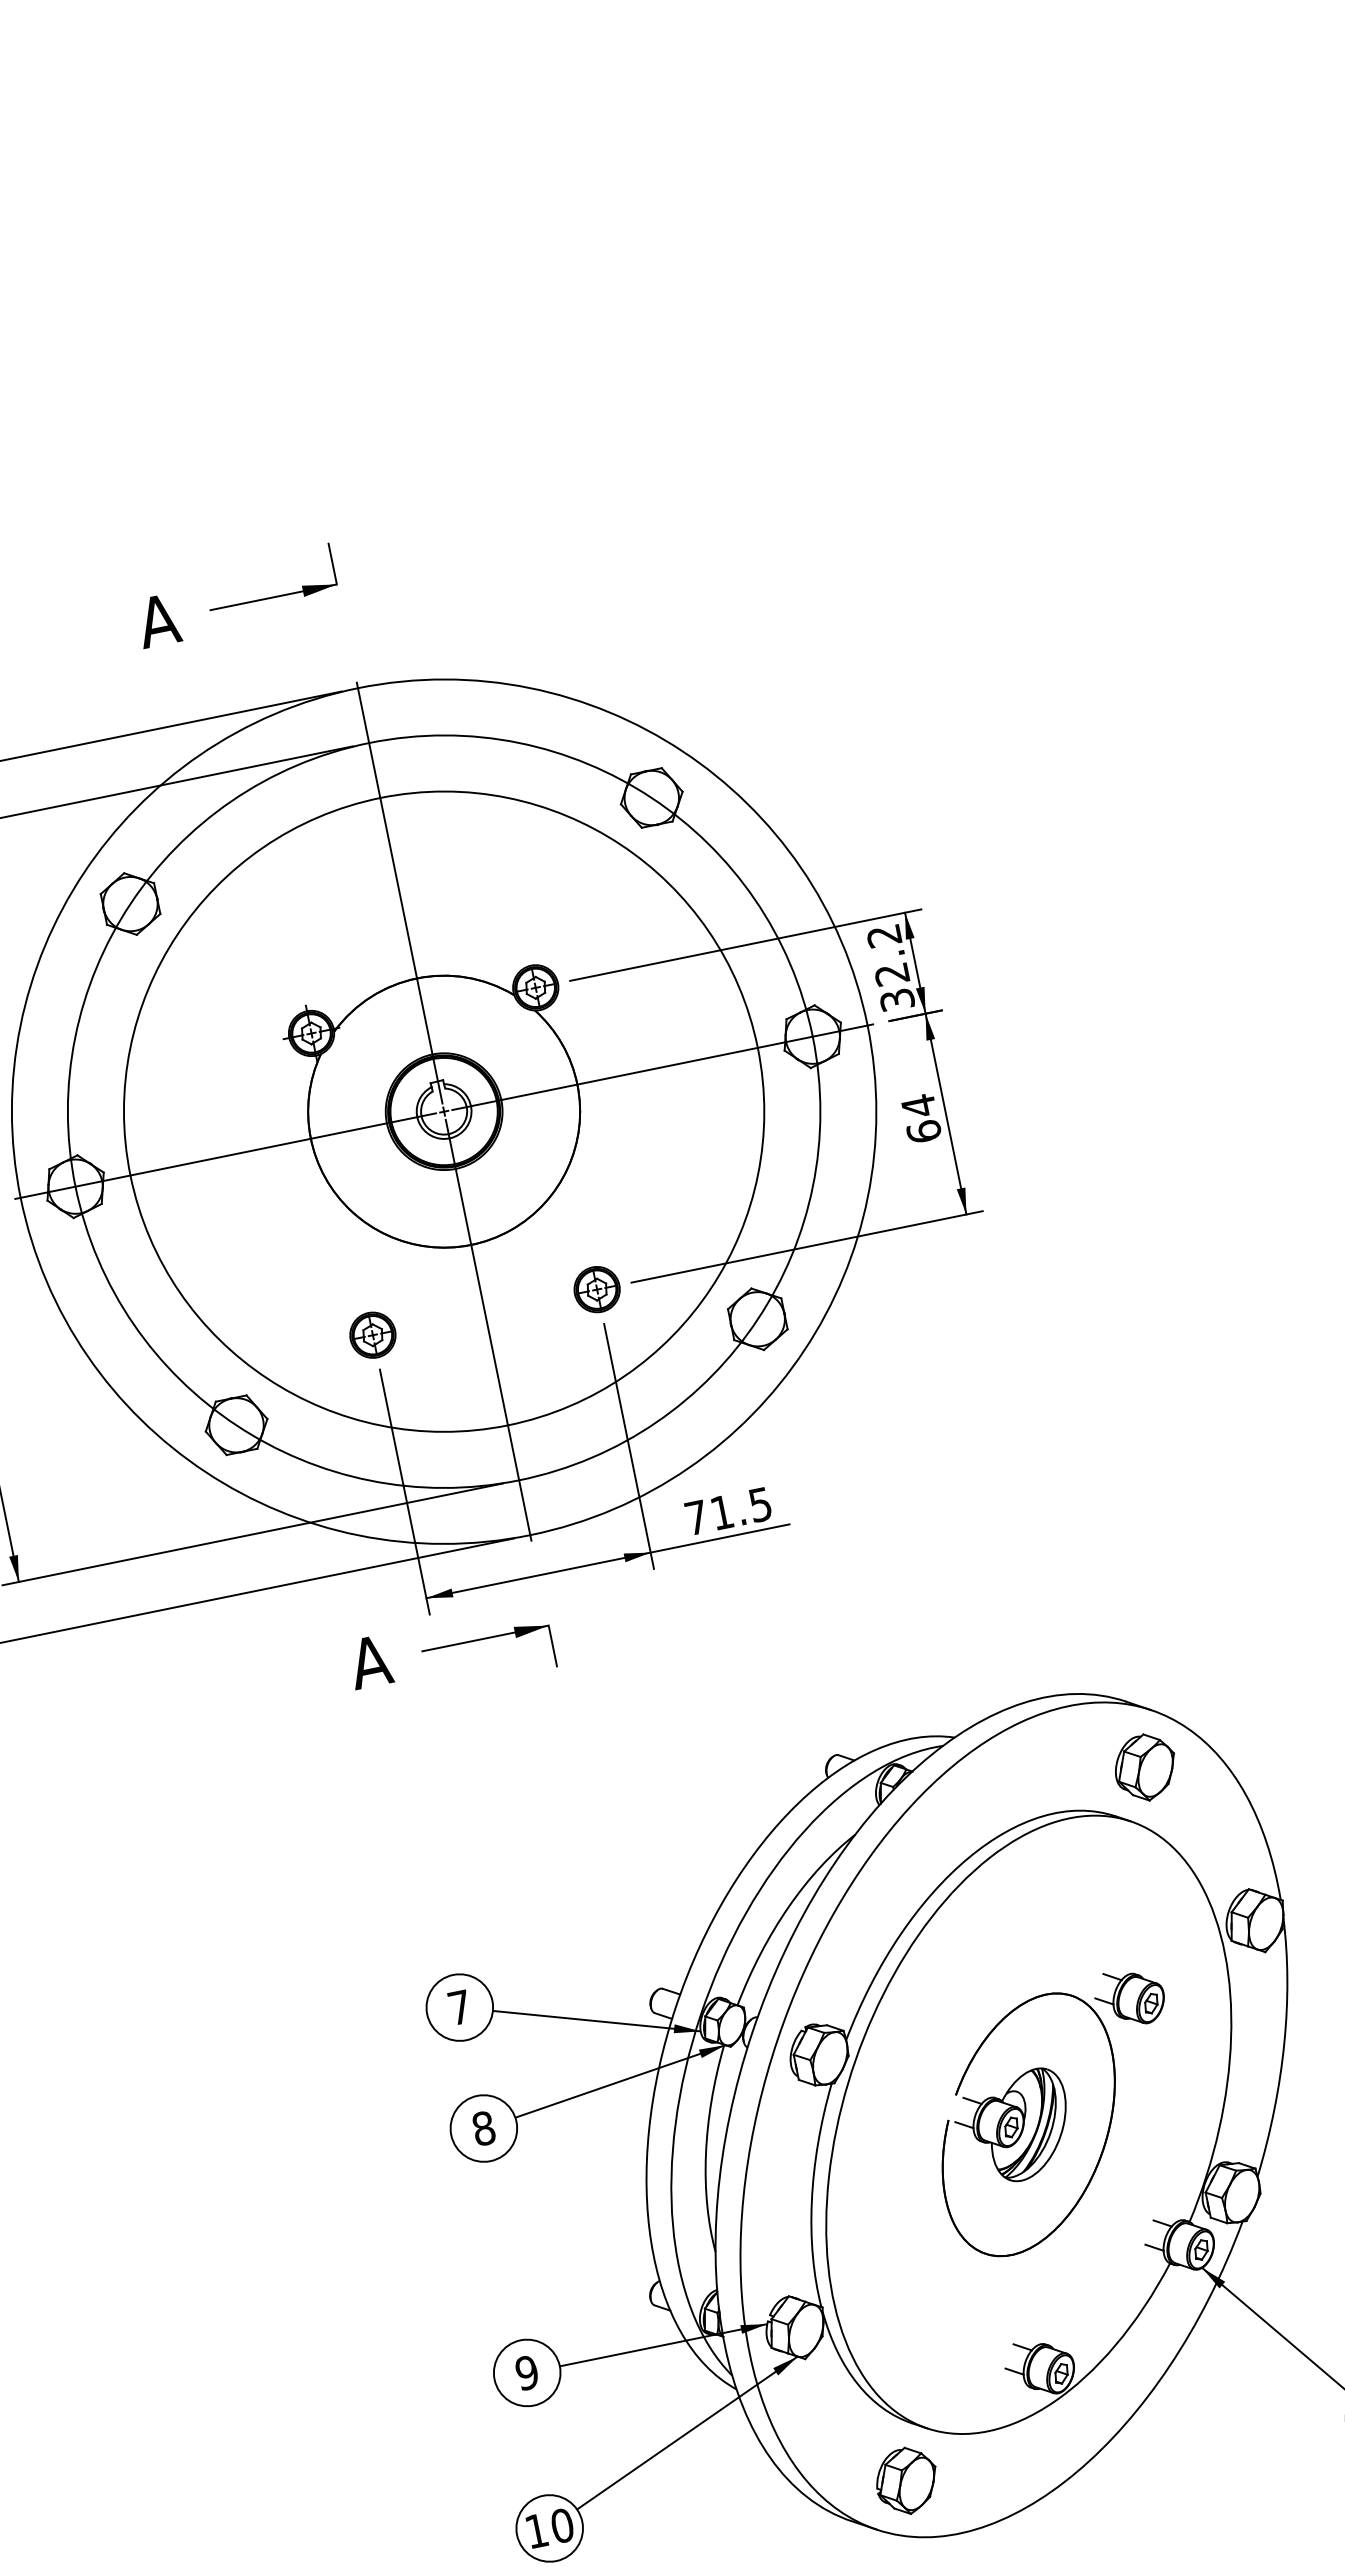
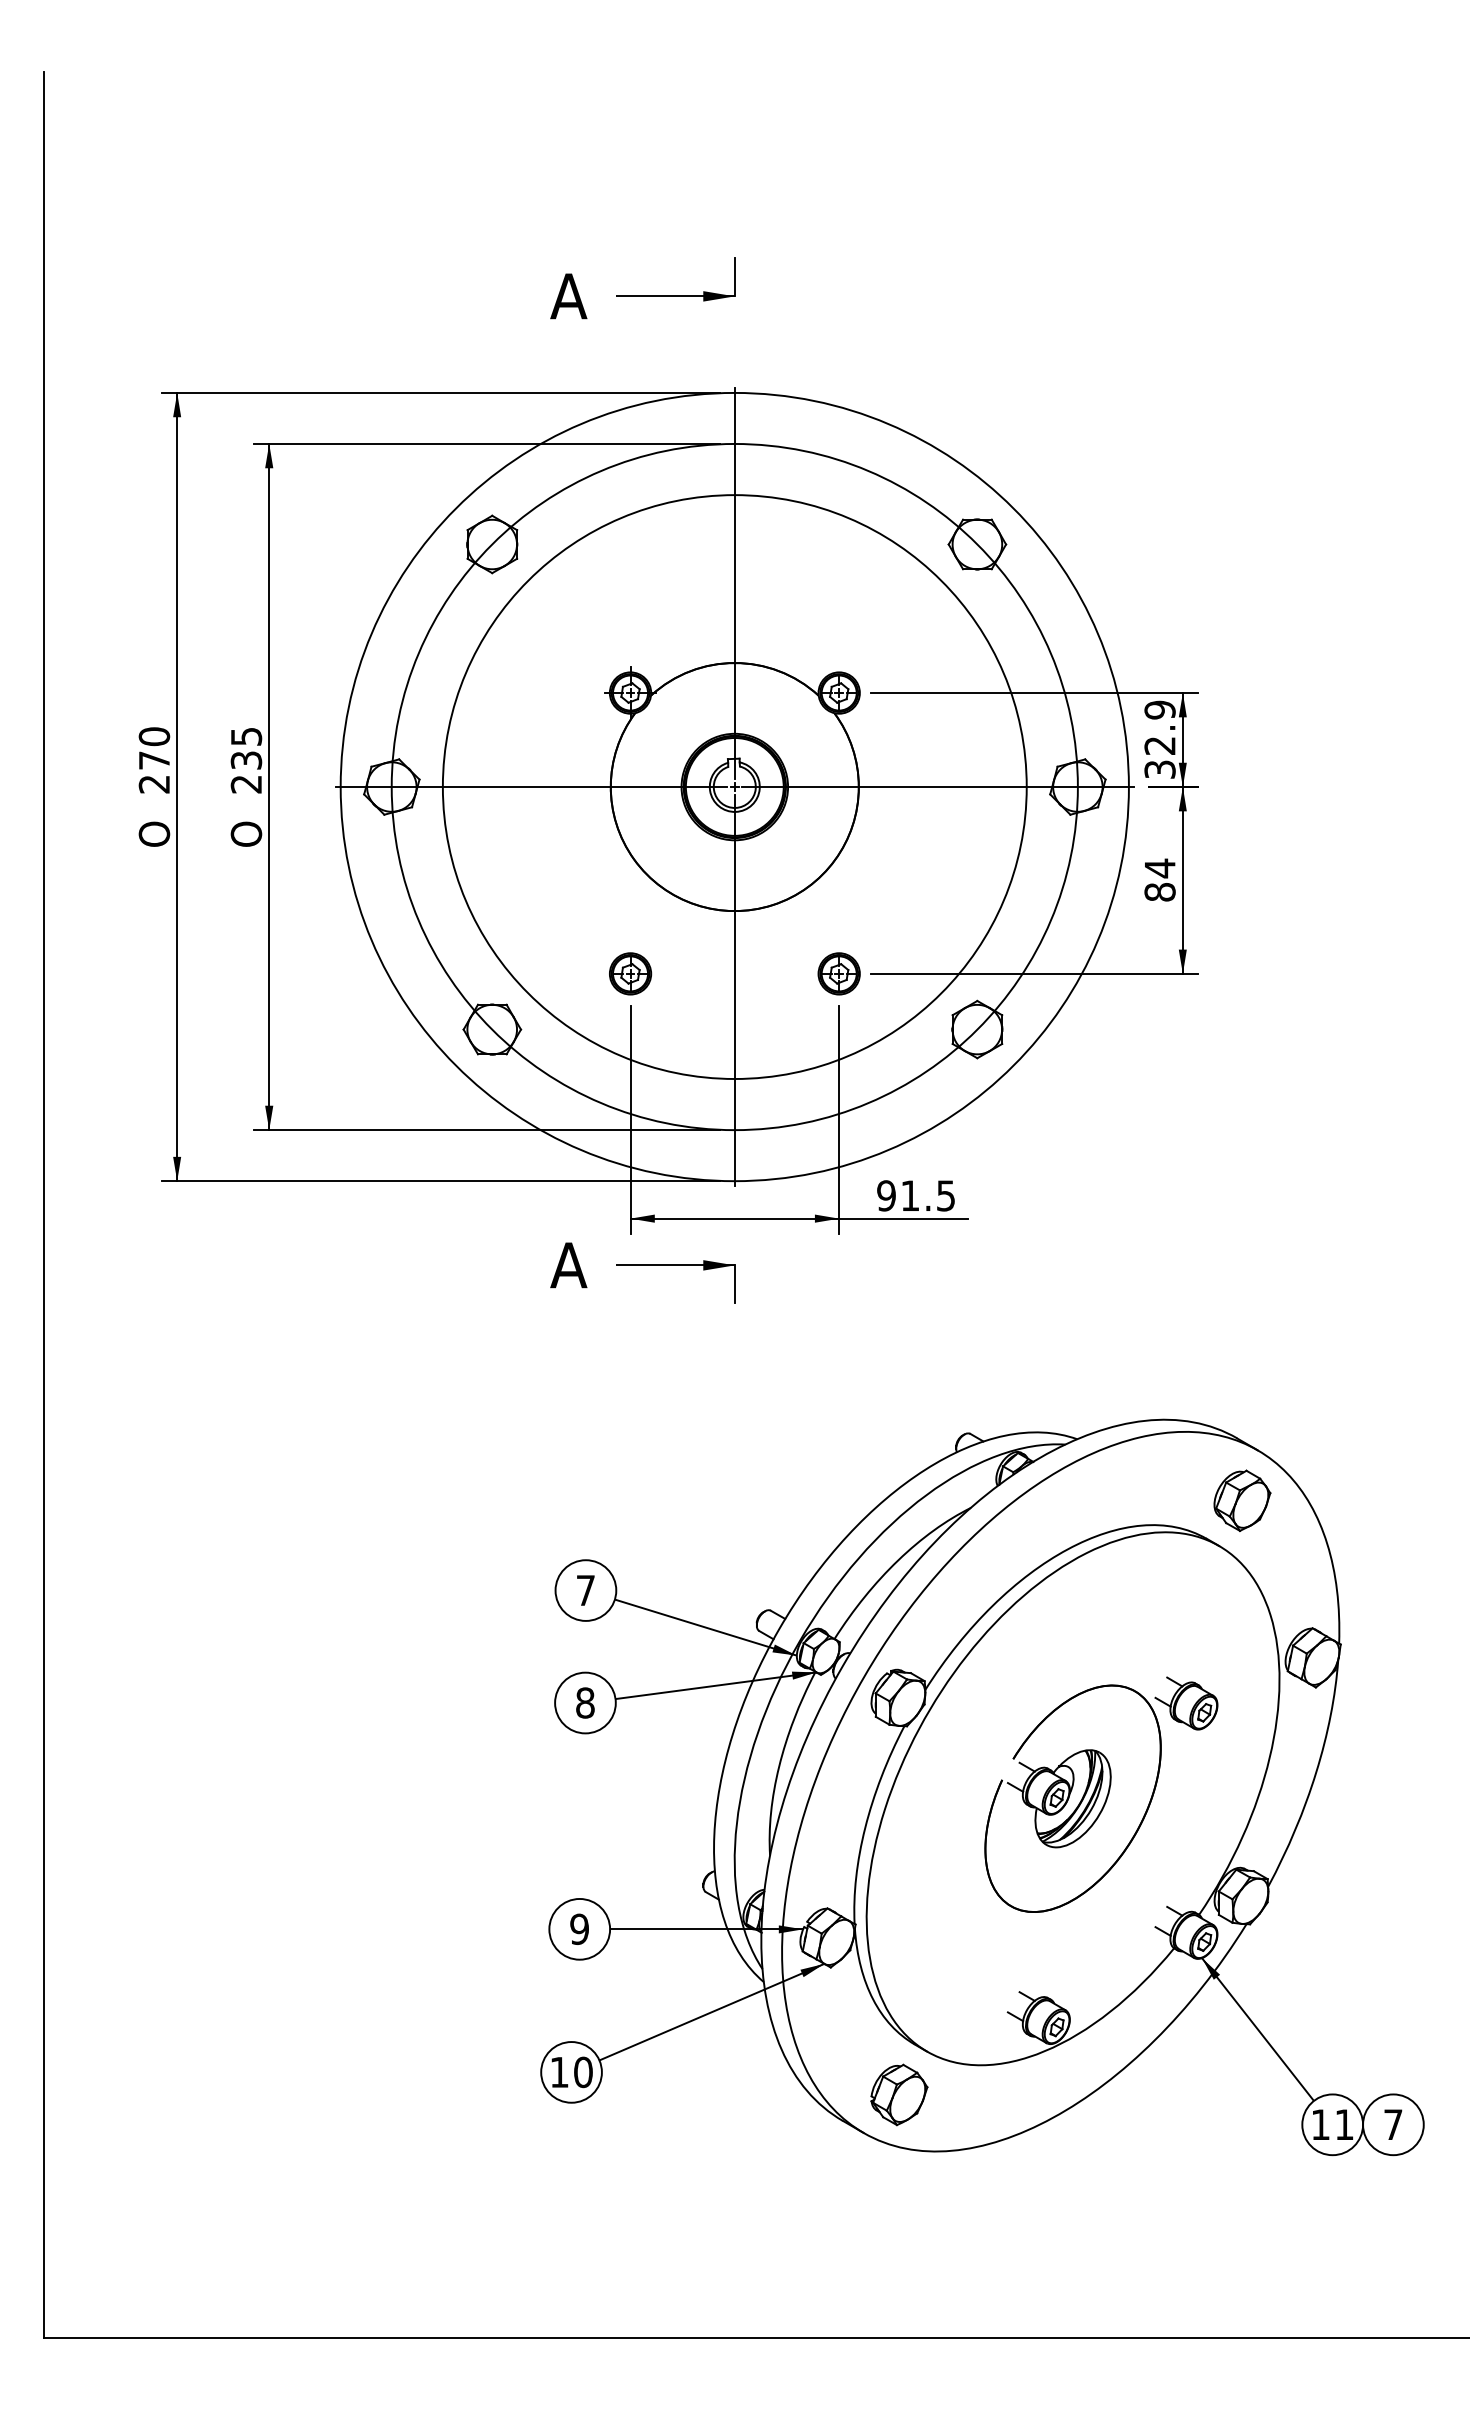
text: (883, 935) -> (1159, 709), 32.2 -> 32.9
text: (923, 1131) -> (1159, 891), 64 -> 84
text: (696, 1517) -> (886, 1195), 71.5 -> 91.5

